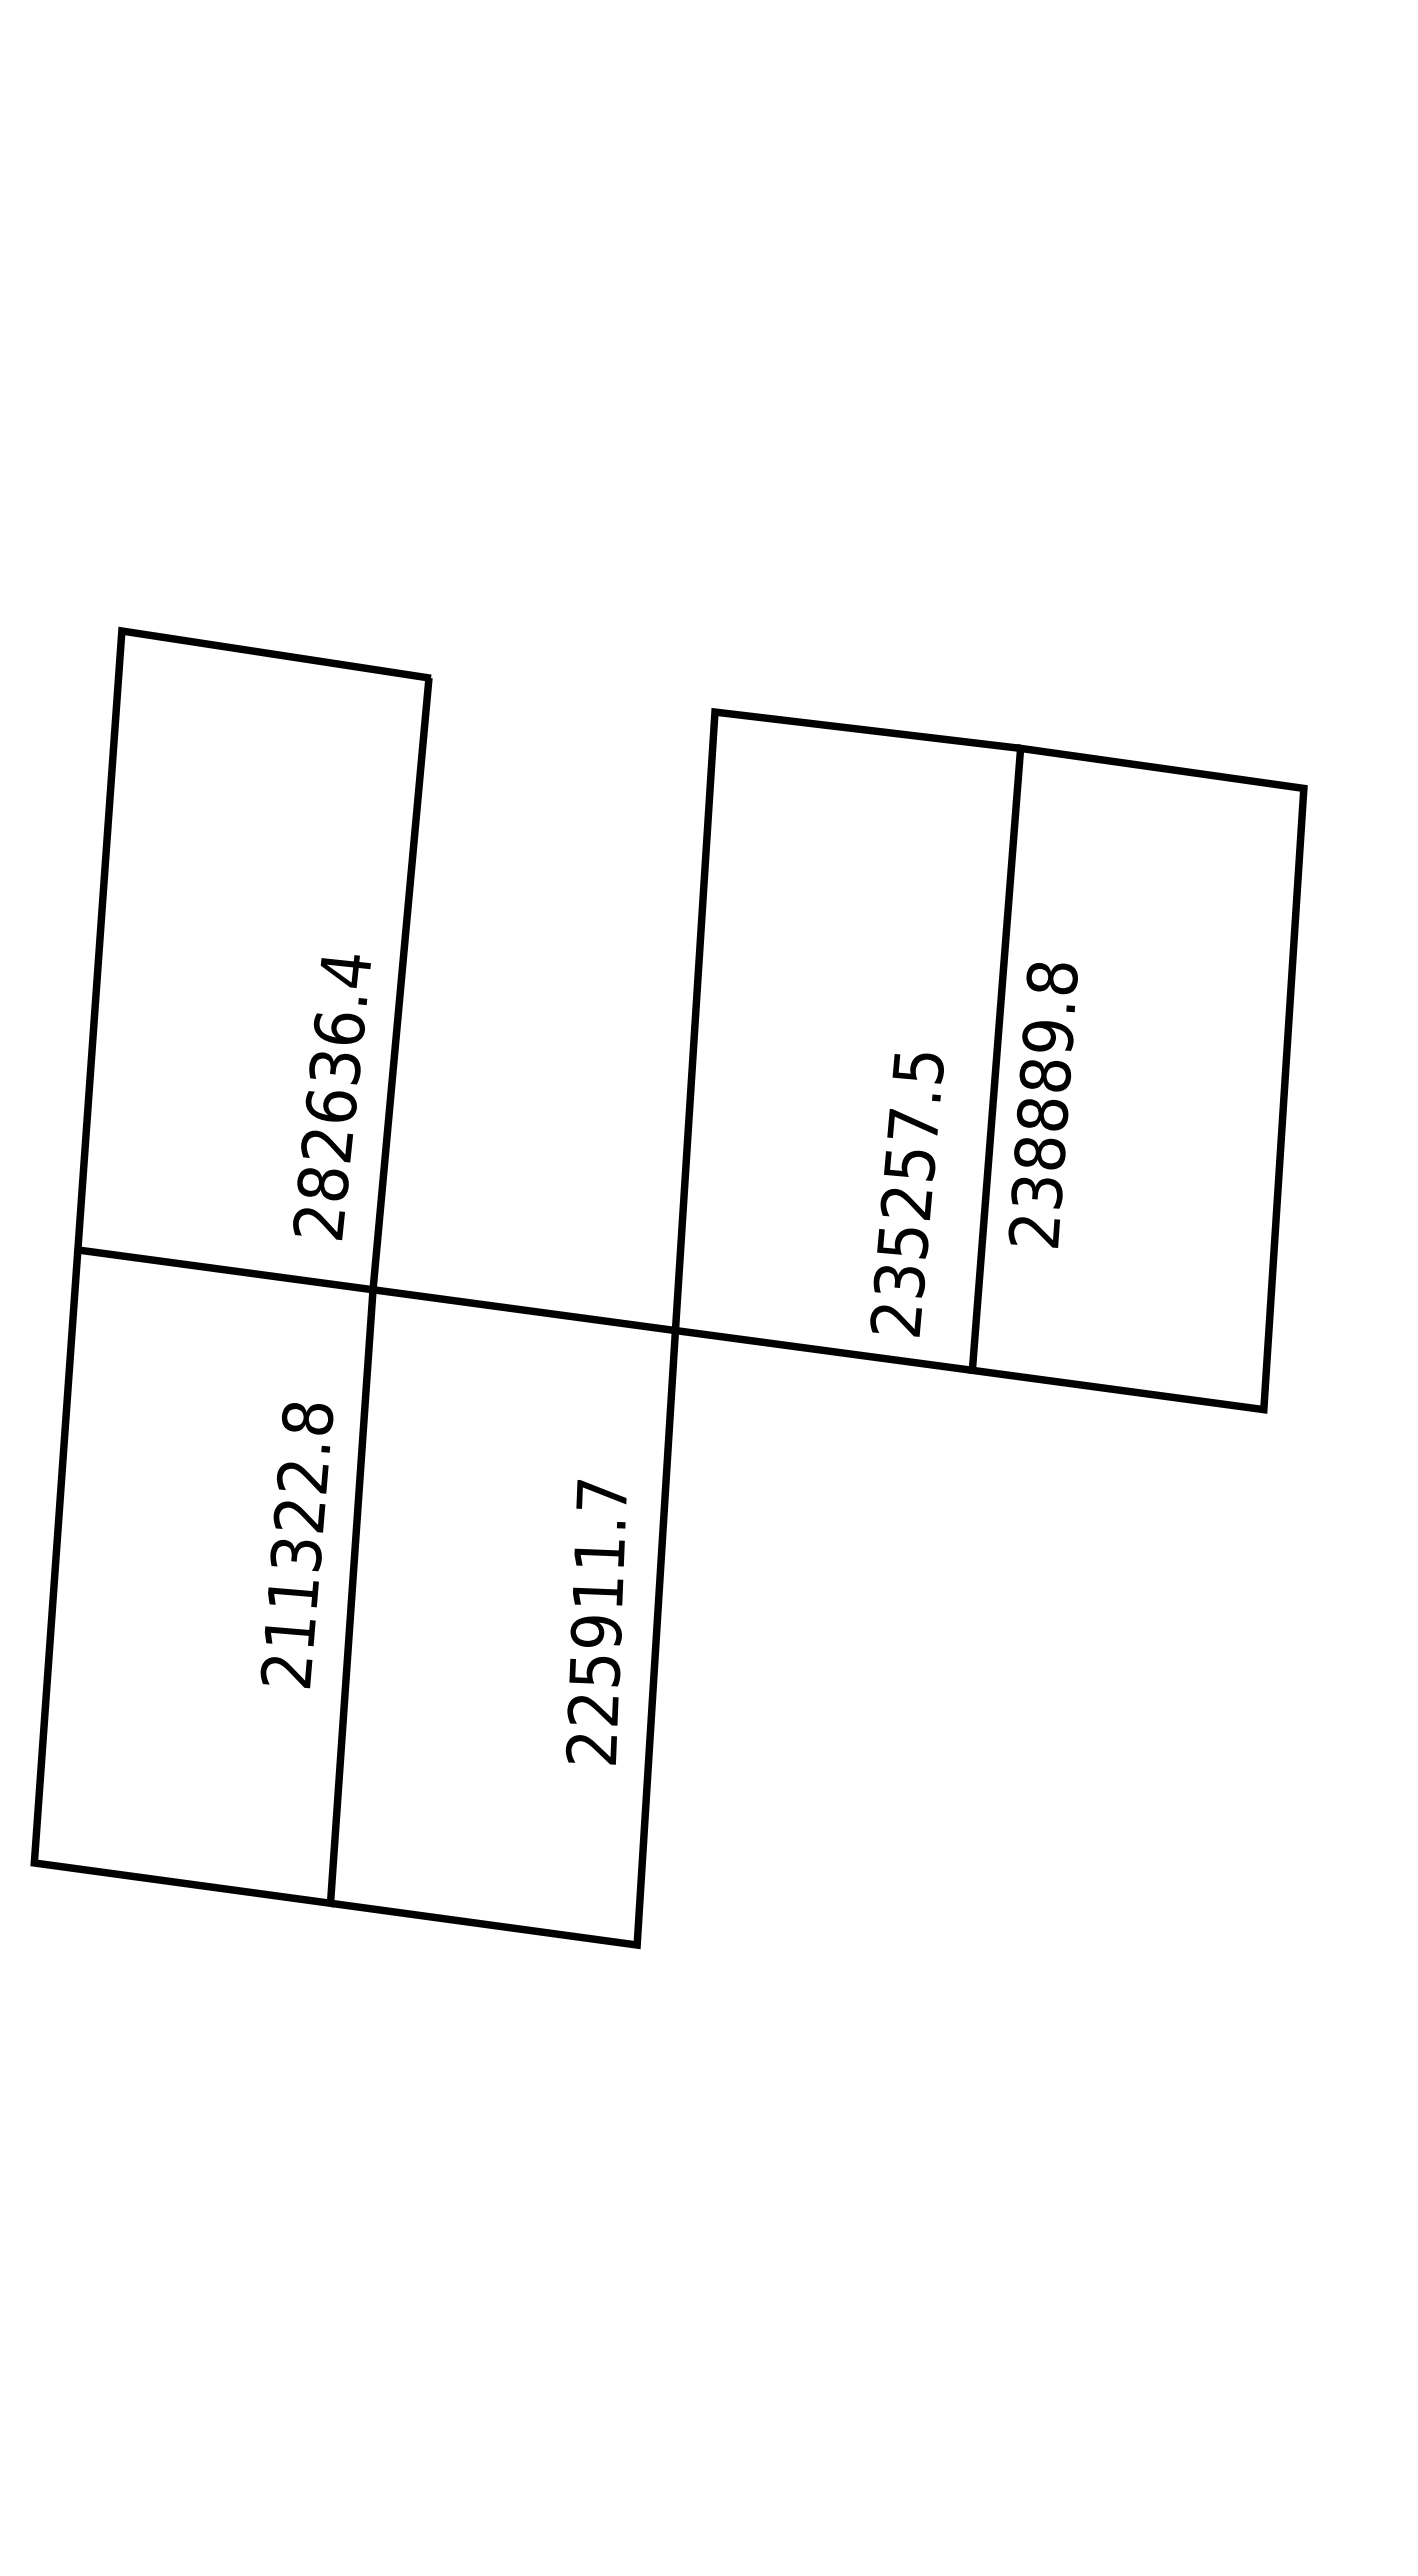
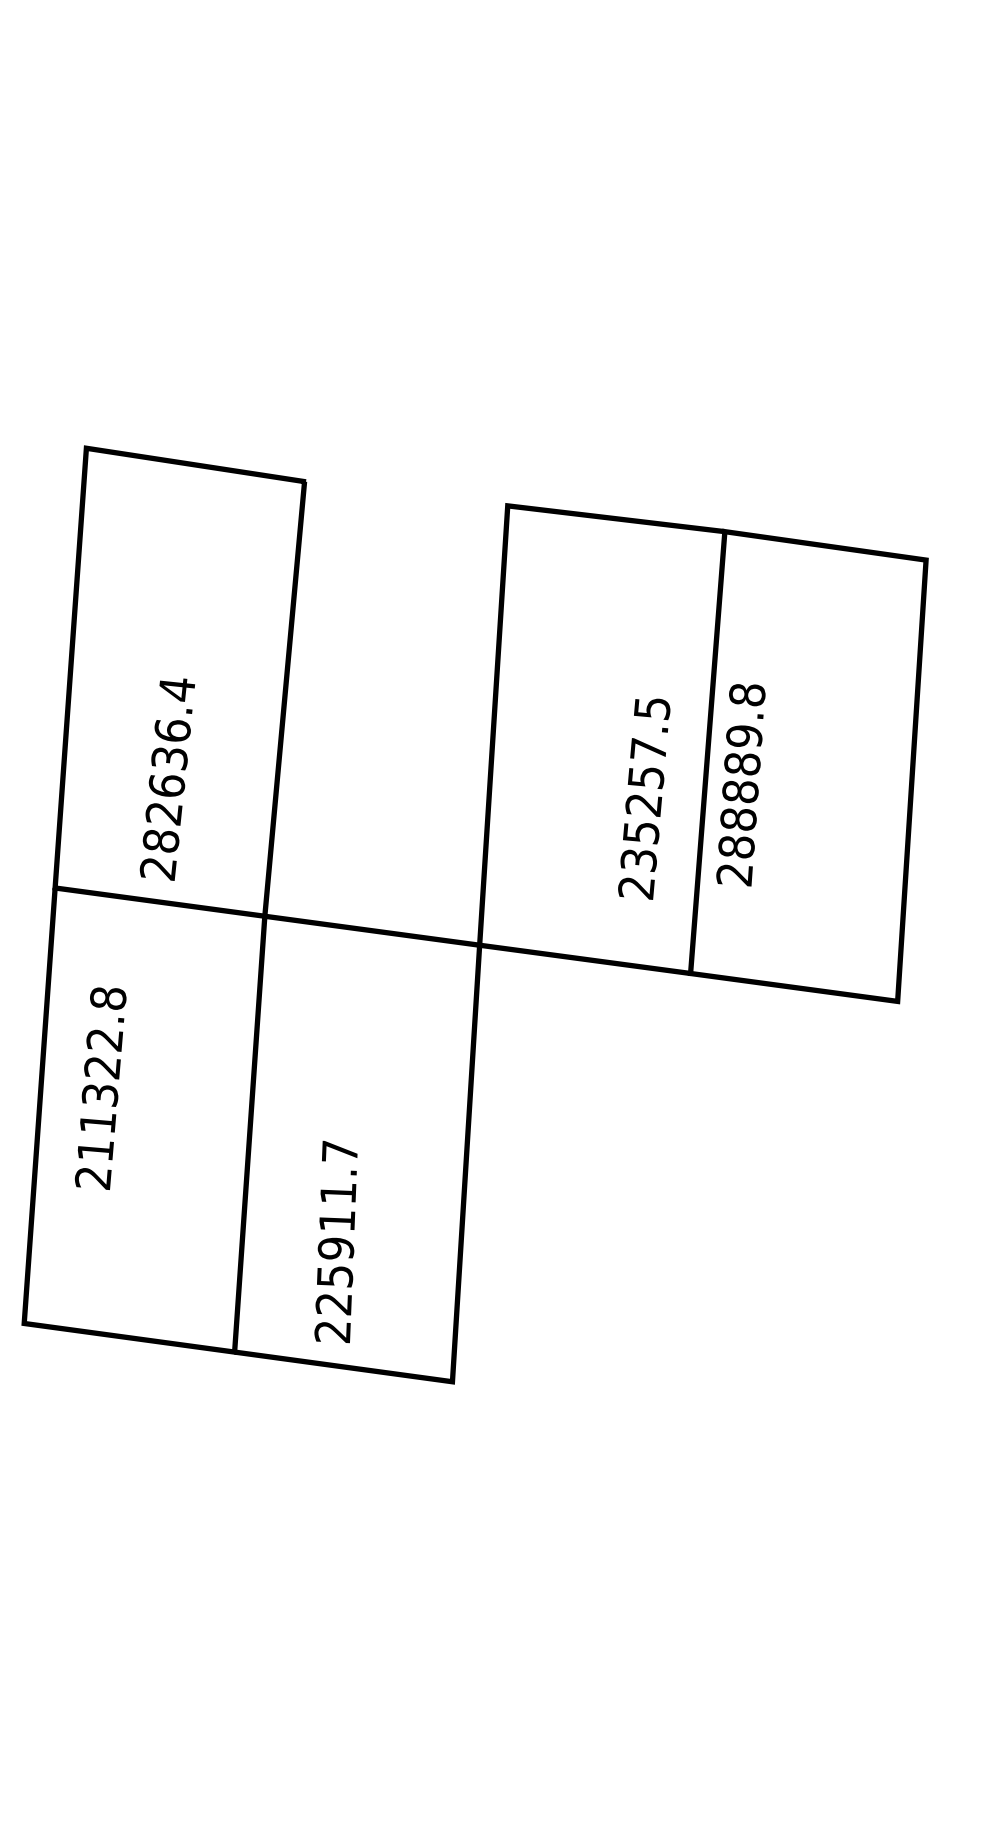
text: (331, 1097) -> (167, 779), moved
text: (1036, 1192) -> (736, 847), 238889.8 -> 288889.8
text: (906, 1194) -> (643, 798), moved
text: (296, 1545) -> (100, 1088), moved
text: (595, 1622) -> (335, 1242), moved

